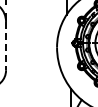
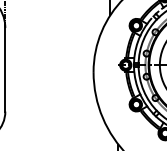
line: (6, 46) -> (6, 70), dashed -> solid

